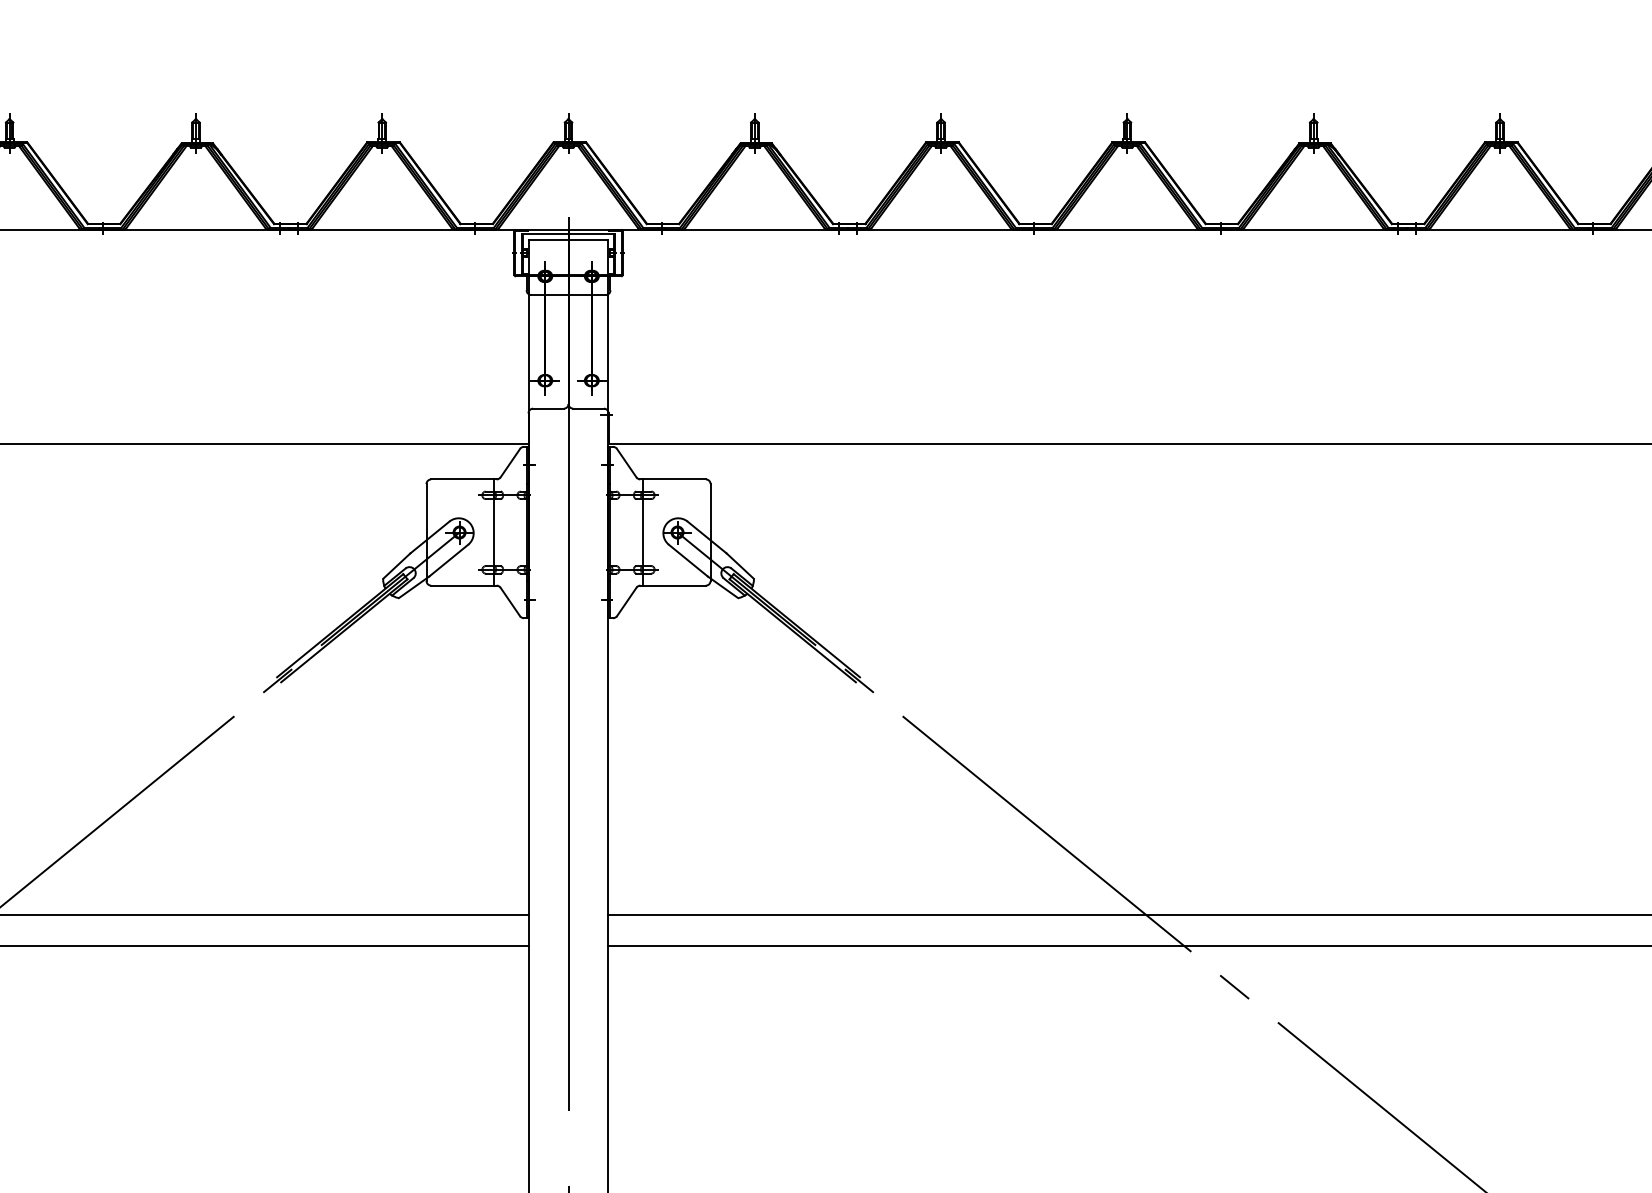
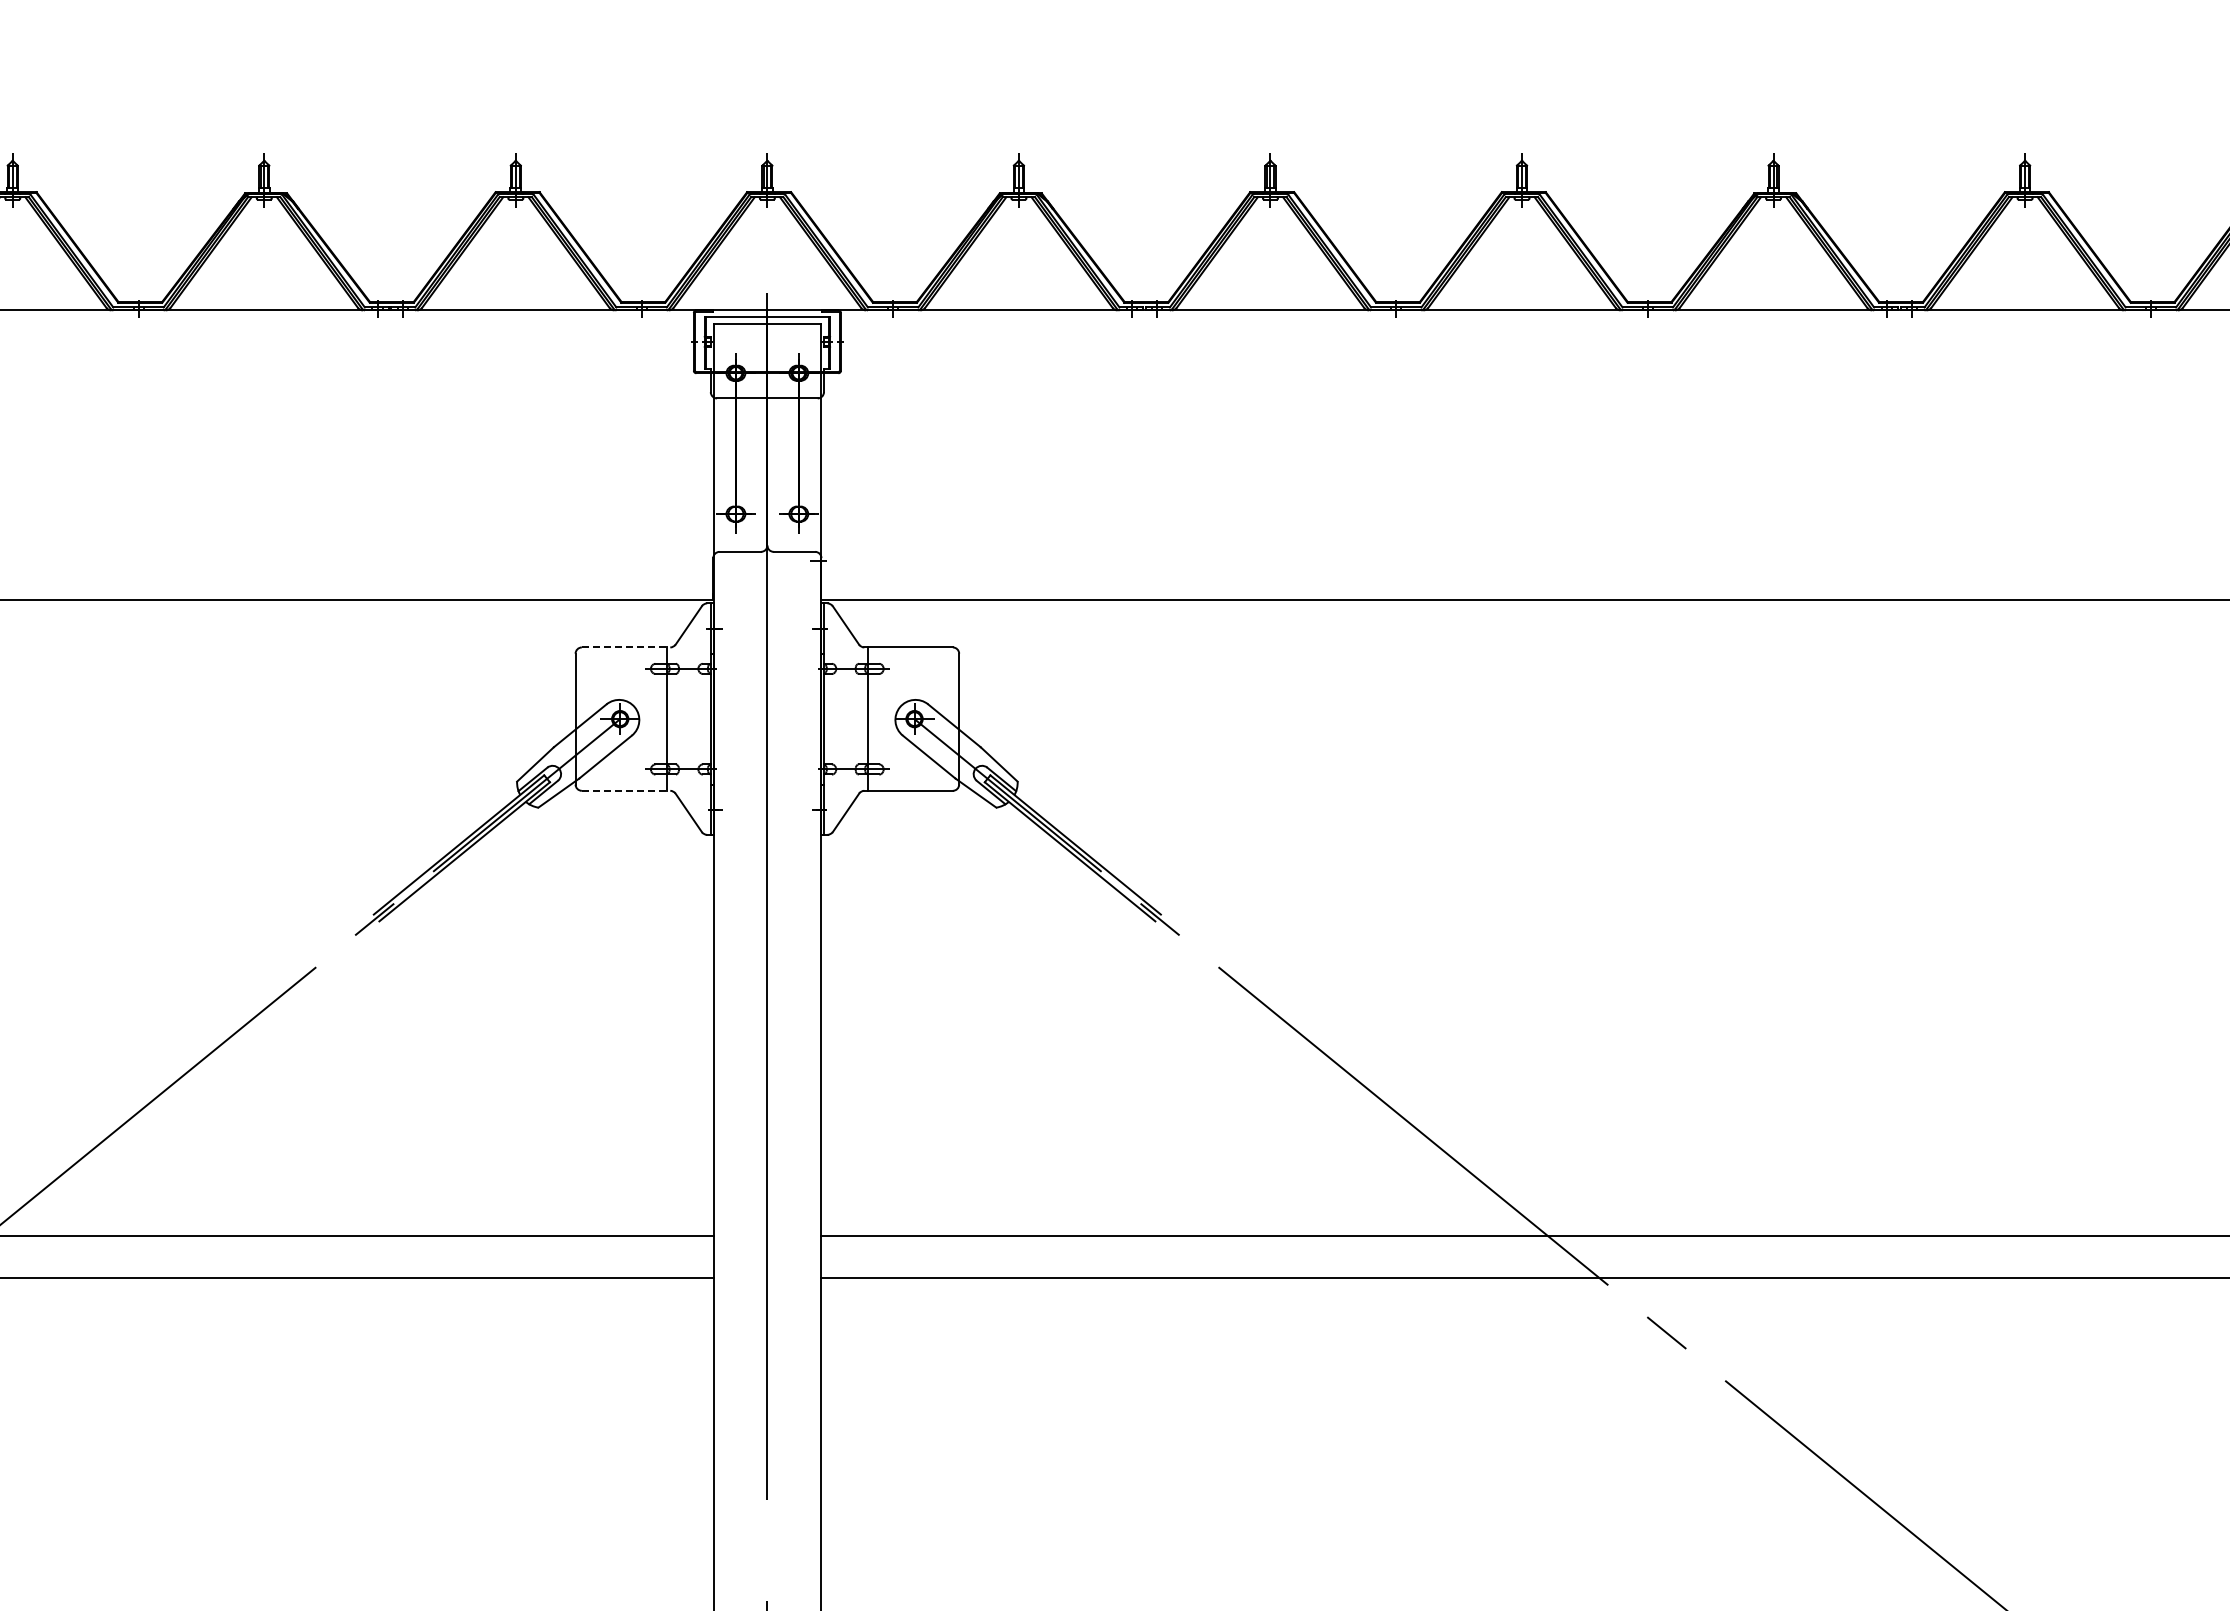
line: (464, 479) -> (626, 647), solid -> dashed
line: (464, 585) -> (626, 790), solid -> dashed

